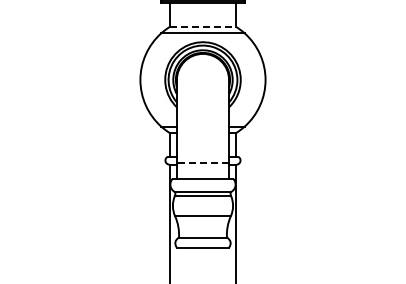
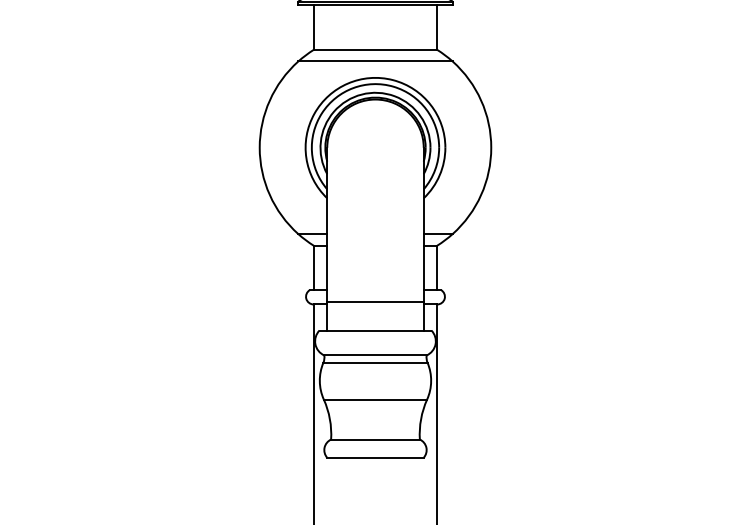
line: (203, 27) -> (376, 50), dashed -> solid
line: (202, 163) -> (374, 302), dashed -> solid

